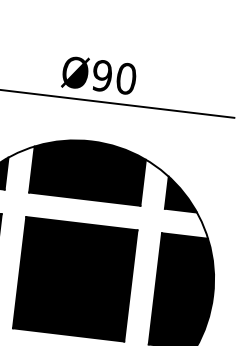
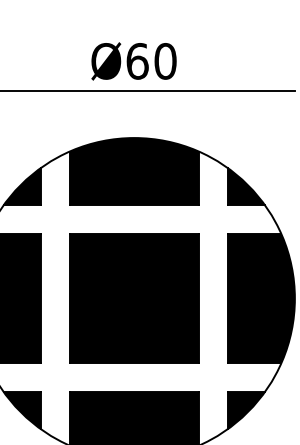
text: (102, 76) -> (137, 61), Ø90 -> Ø60

